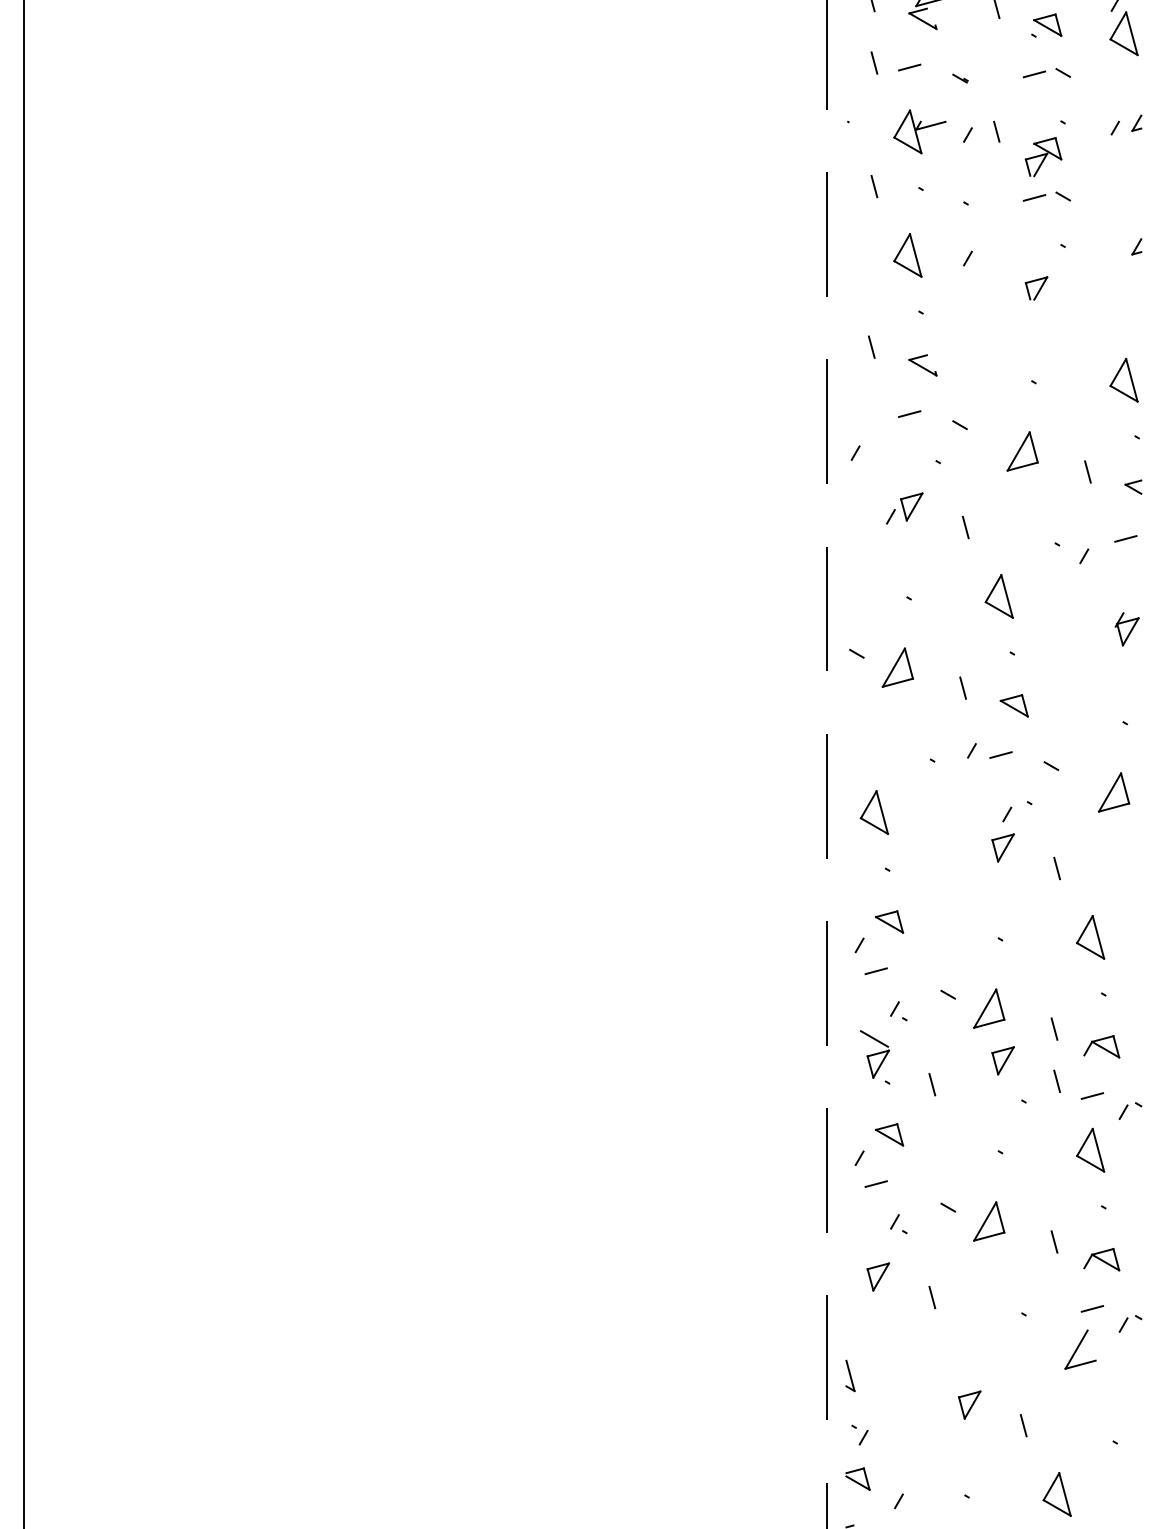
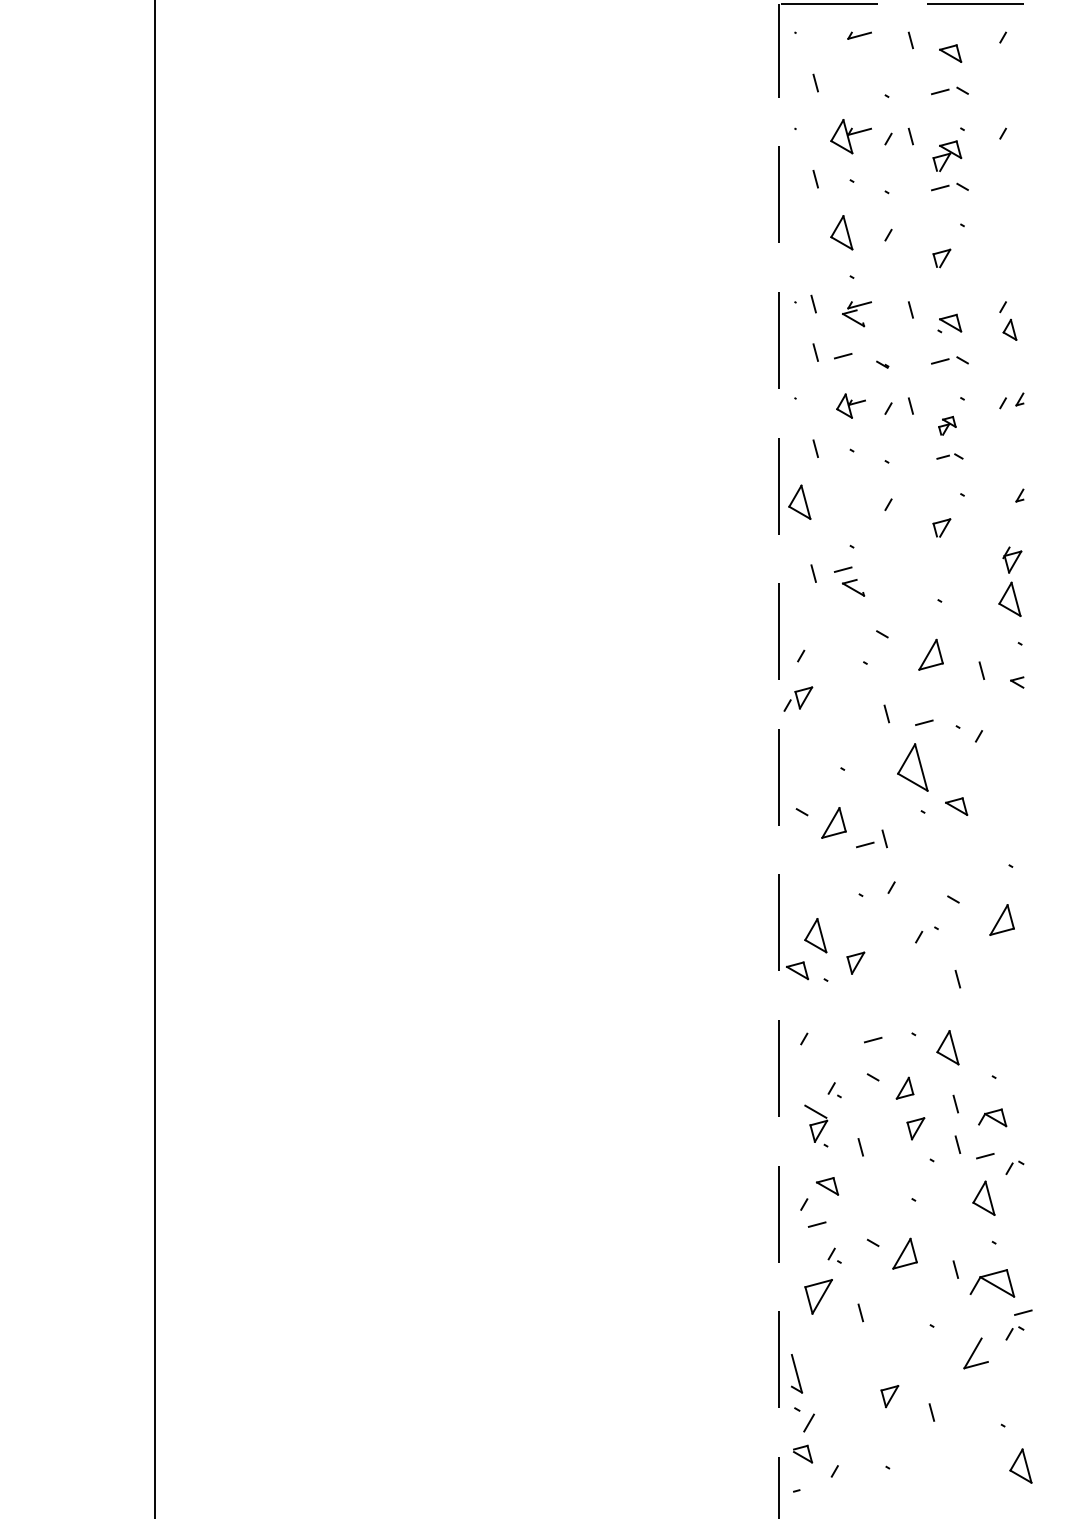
part: (1123, 33) -> (1009, 329), size x0.6
part: (919, 131) -> (850, 405), size x0.7
part: (1043, 156) -> (947, 425), size x0.6
part: (1046, 196) -> (949, 456), size x0.7
part: (907, 254) -> (799, 501), moved
line: (908, 413) -> (842, 569), moved
part: (904, 507) -> (798, 698), moved
line: (1126, 538) -> (924, 722), moved
part: (998, 596) -> (912, 767), size x1.4
part: (1127, 628) -> (1012, 559), moved
part: (1014, 705) -> (956, 806), moved
line: (1001, 754) -> (865, 844), moved
part: (1002, 847) -> (855, 962), moved
part: (889, 921) -> (797, 970), moved
part: (1090, 937) -> (947, 1047), moved
line: (876, 970) -> (873, 1039), moved
part: (988, 1009) -> (904, 1088), size x0.7
part: (1101, 1259) -> (992, 1283), size x1.6
part: (877, 1276) -> (818, 1296), size x1.6
line: (1092, 1308) -> (1023, 1312), moved
part: (850, 1375) -> (797, 1373), size x1.6
part: (859, 1434) -> (804, 1419), size x1.6
part: (1056, 1493) -> (1020, 1465), moved

